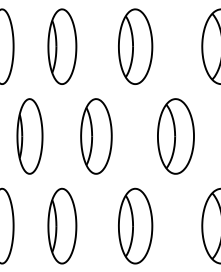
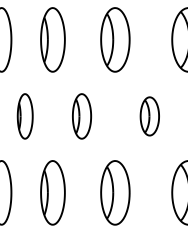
part: (28, 136) -> (24, 116), size x0.7
part: (95, 136) -> (81, 116), size x0.7
part: (175, 136) -> (149, 116), size x0.6

